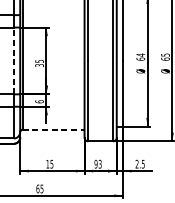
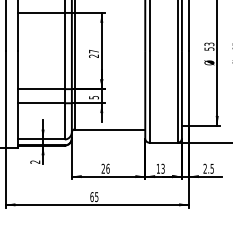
text: (140, 56) -> (209, 46), 64 -> 53
line: (13, 60) -> (64, 50), dashed -> solid
text: (39, 63) -> (93, 53), 35 -> 27
text: (39, 101) -> (93, 97), 6 -> 5
line: (54, 129) -> (110, 129), dashed -> solid
text: (49, 163) -> (105, 168), 15 -> 26
text: (96, 163) -> (158, 168), 93 -> 13

